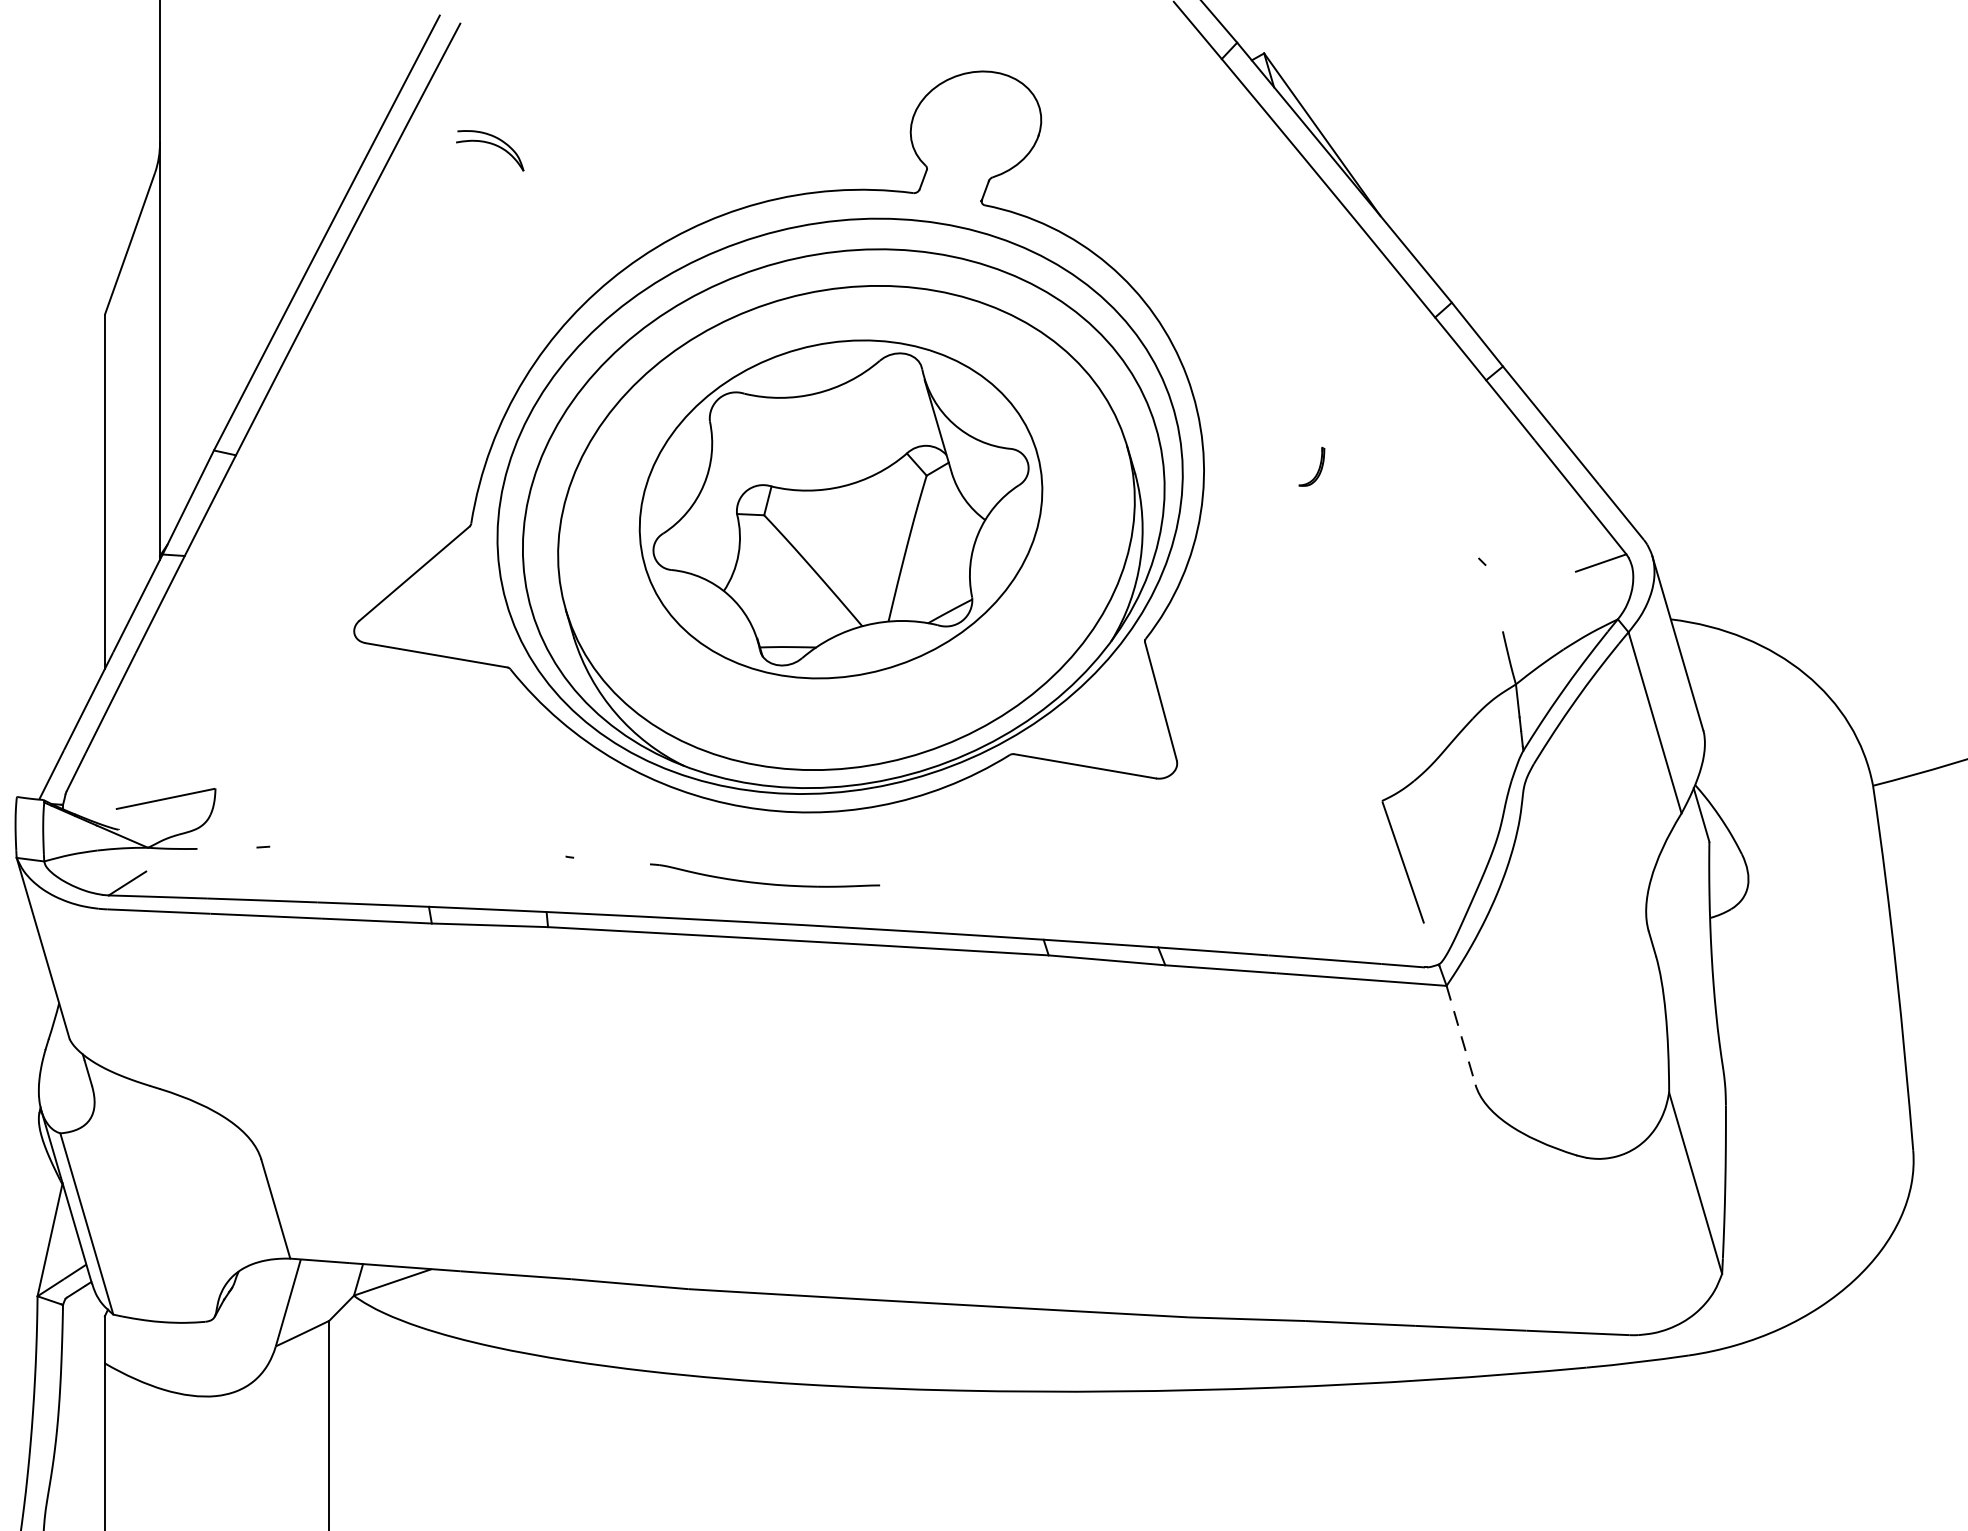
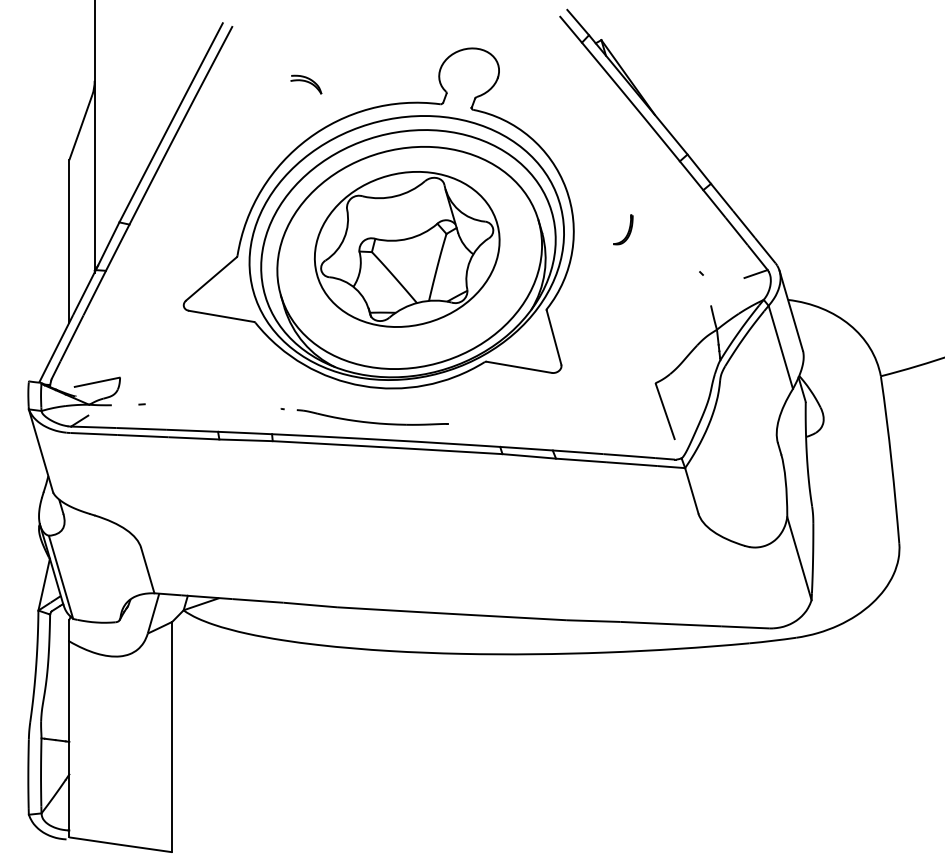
part: (490, 150) -> (306, 84), moved
part: (1312, 465) -> (623, 229), size x1.67
part: (765, 875) -> (372, 417), size x1.43
line: (1460, 1034) -> (691, 490), dashed -> solid

